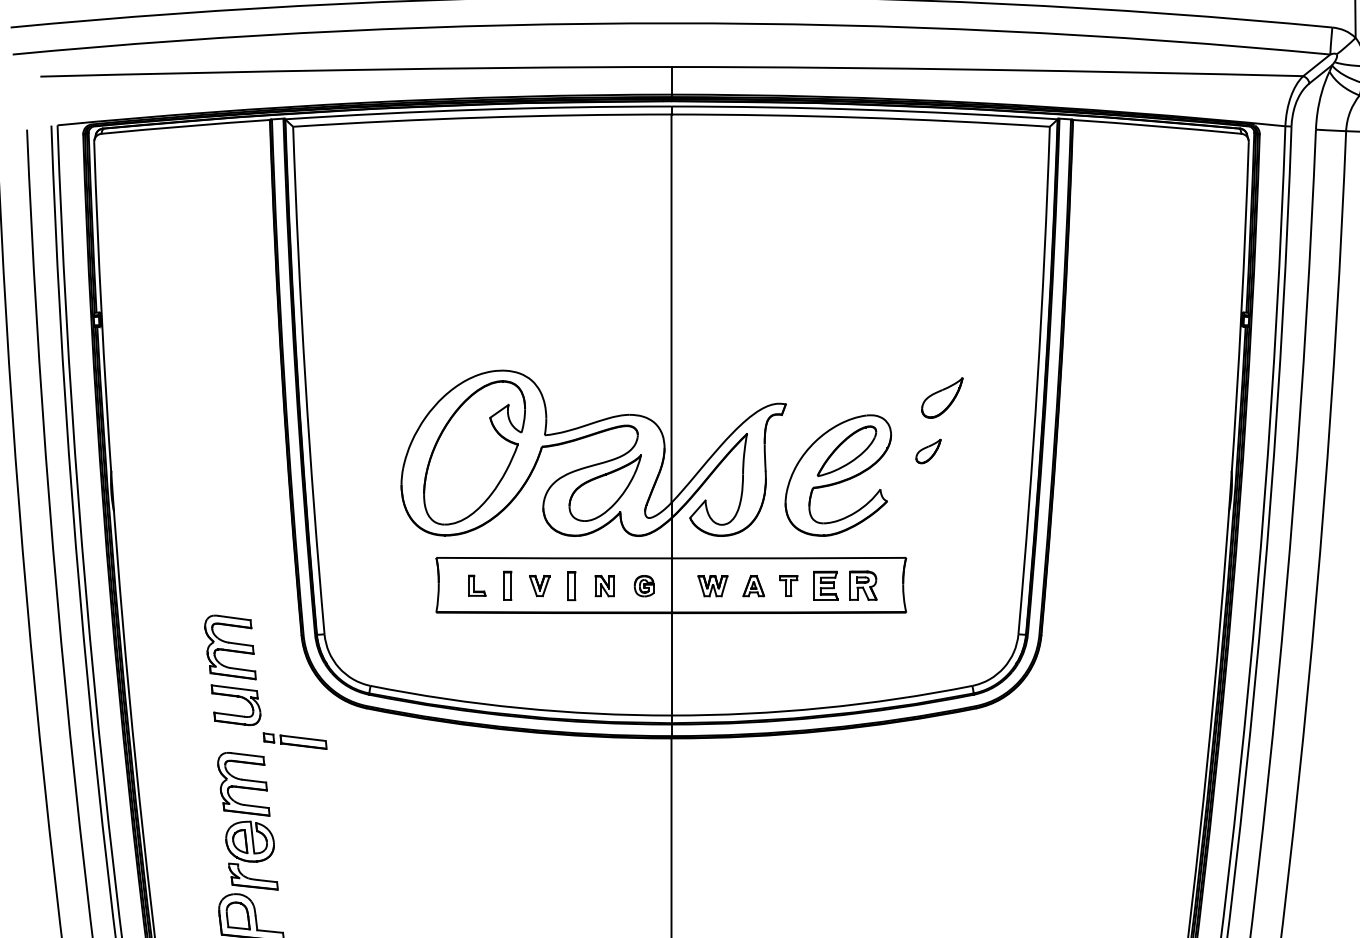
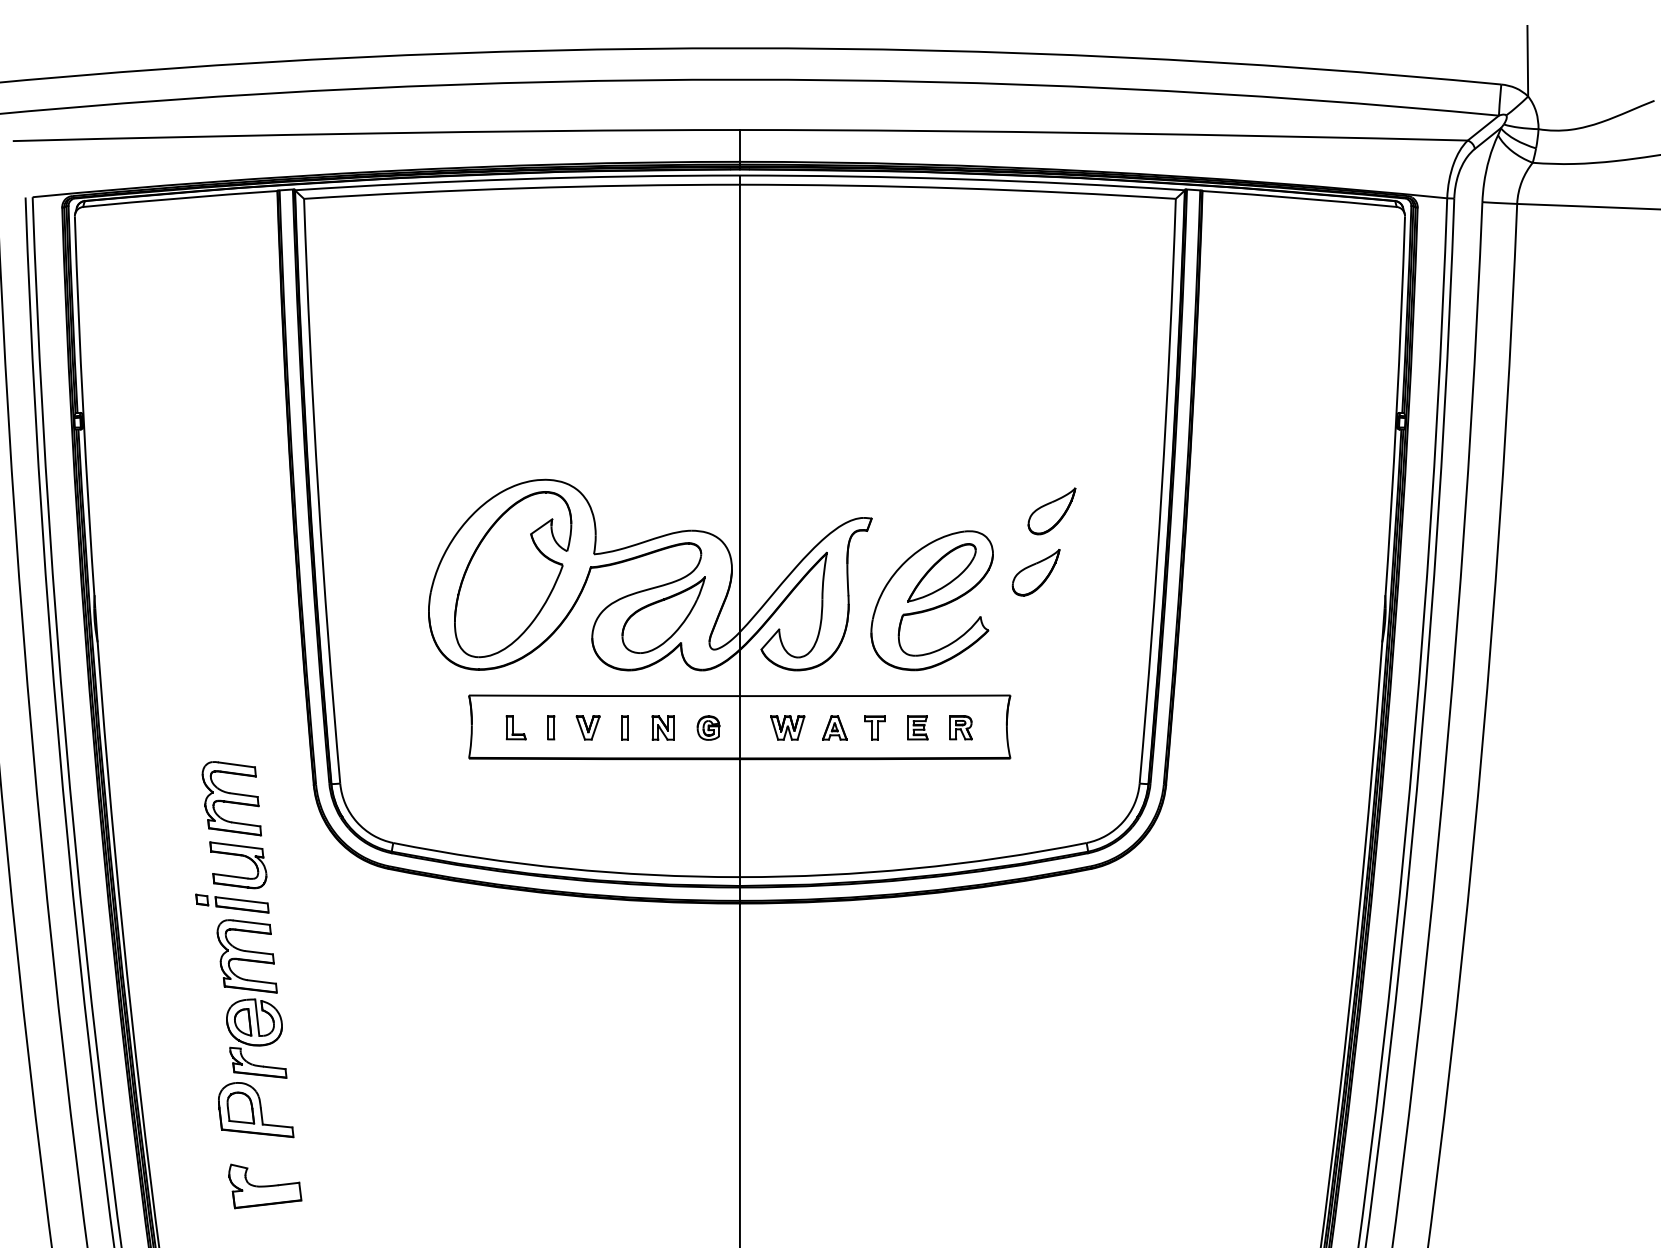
part: (928, 451) -> (1035, 572), size x1.67
part: (507, 585) -> (551, 727), size x0.71
part: (571, 585) -> (624, 727), size x0.71
part: (825, 585) -> (917, 727), size x0.71
part: (862, 585) -> (960, 727), size x0.71
part: (295, 741) -> (232, 903), moved

